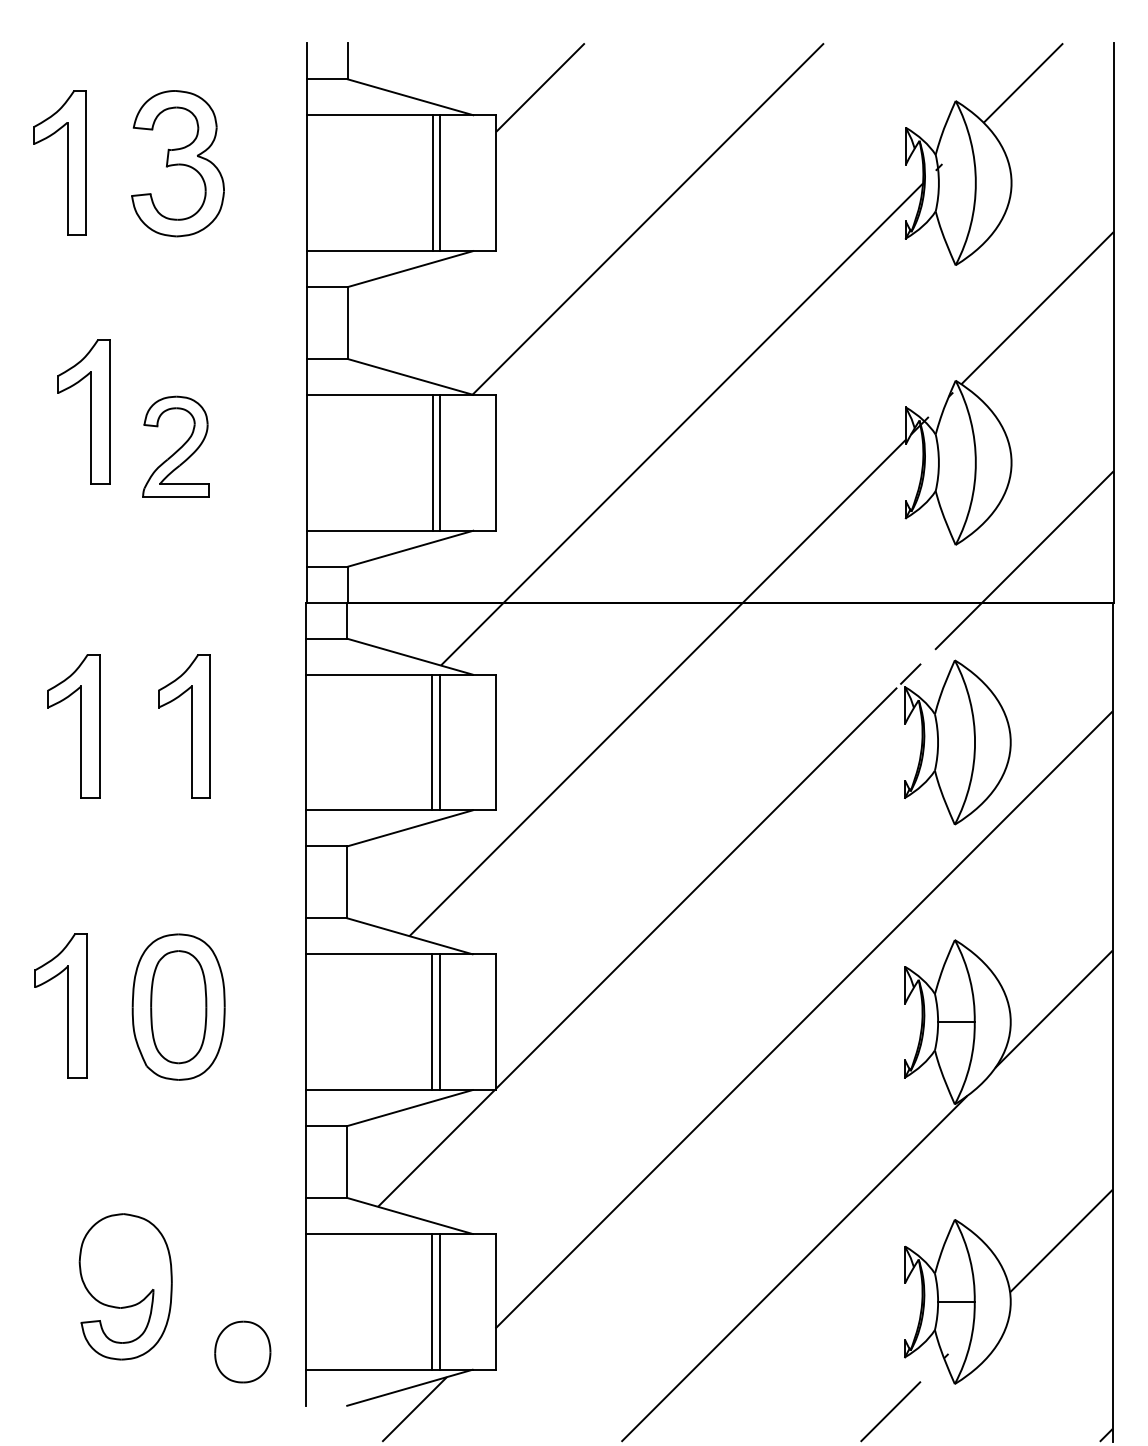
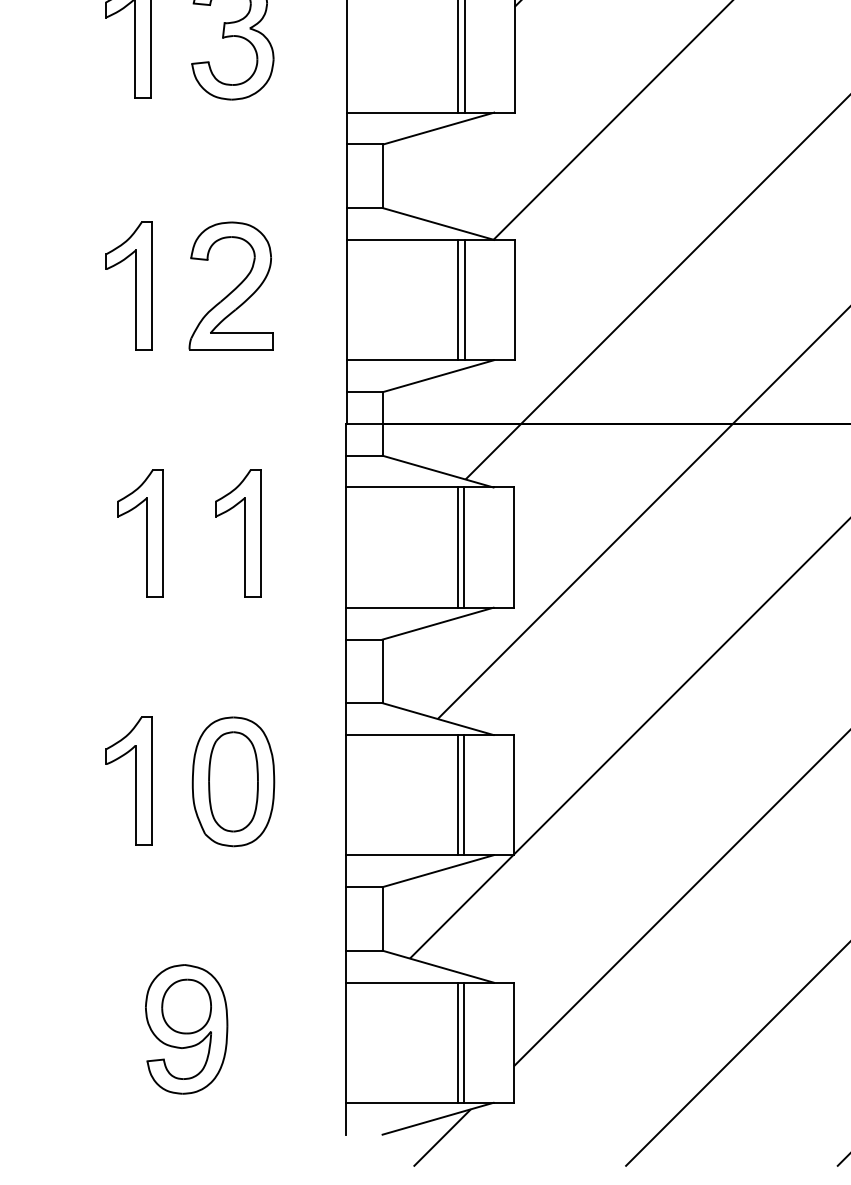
part: (90, 411) -> (135, 285), moved
part: (175, 446) -> (230, 285), size x1.43
part: (242, 1351) -> (186, 1006), moved

